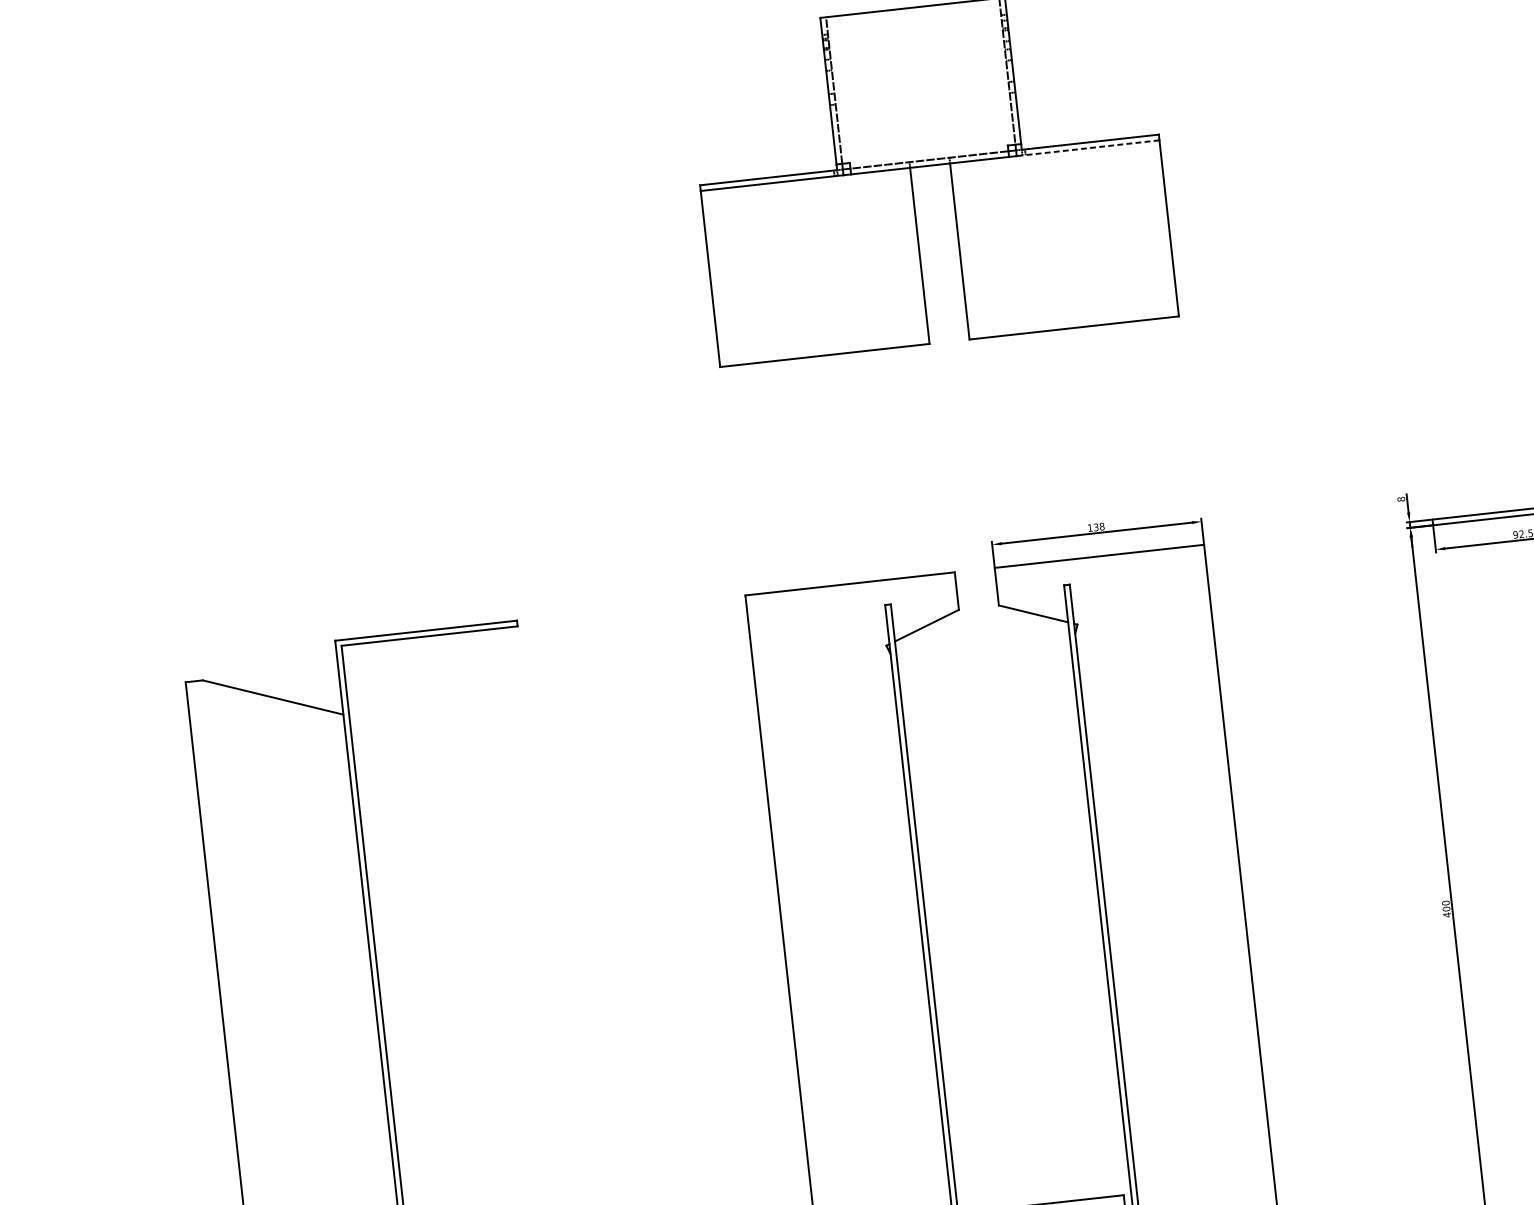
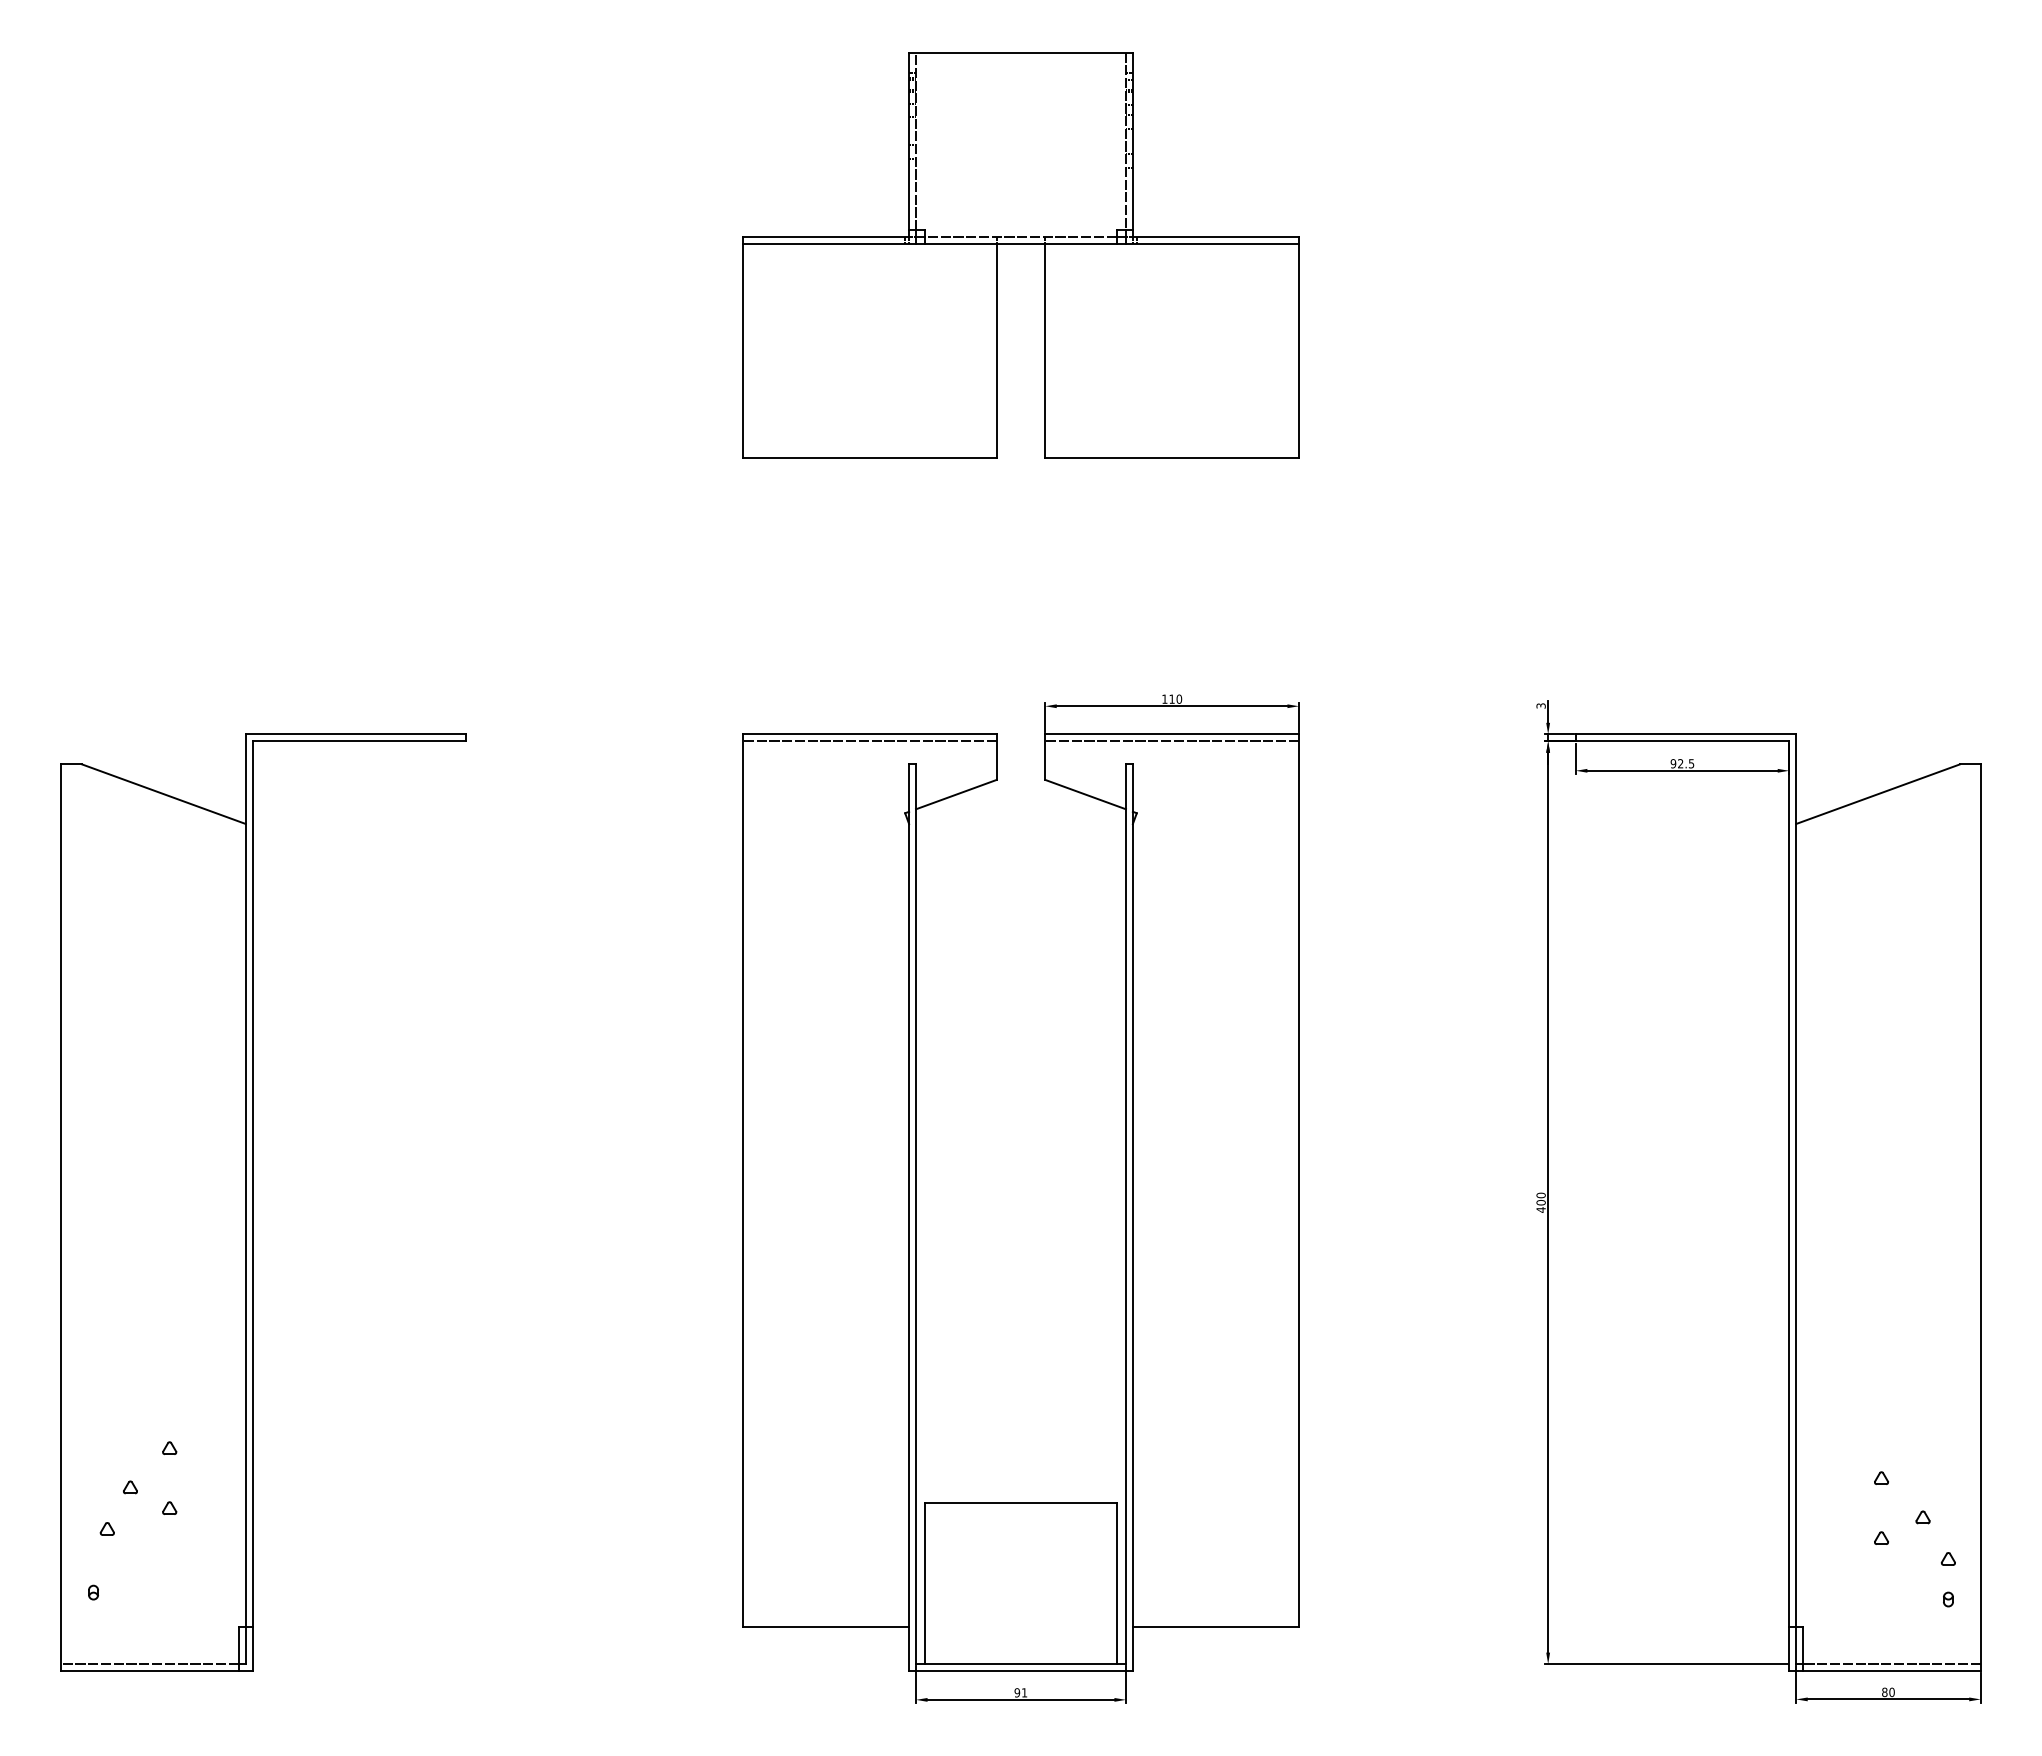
line: (1088, 148) -> (1212, 244), dashed -> solid
text: (1400, 498) -> (1540, 705), 8 -> 3
text: (1098, 526) -> (1175, 698), 138 -> 110
line: (1100, 562) -> (1172, 741), added
line: (850, 589) -> (869, 741), added

